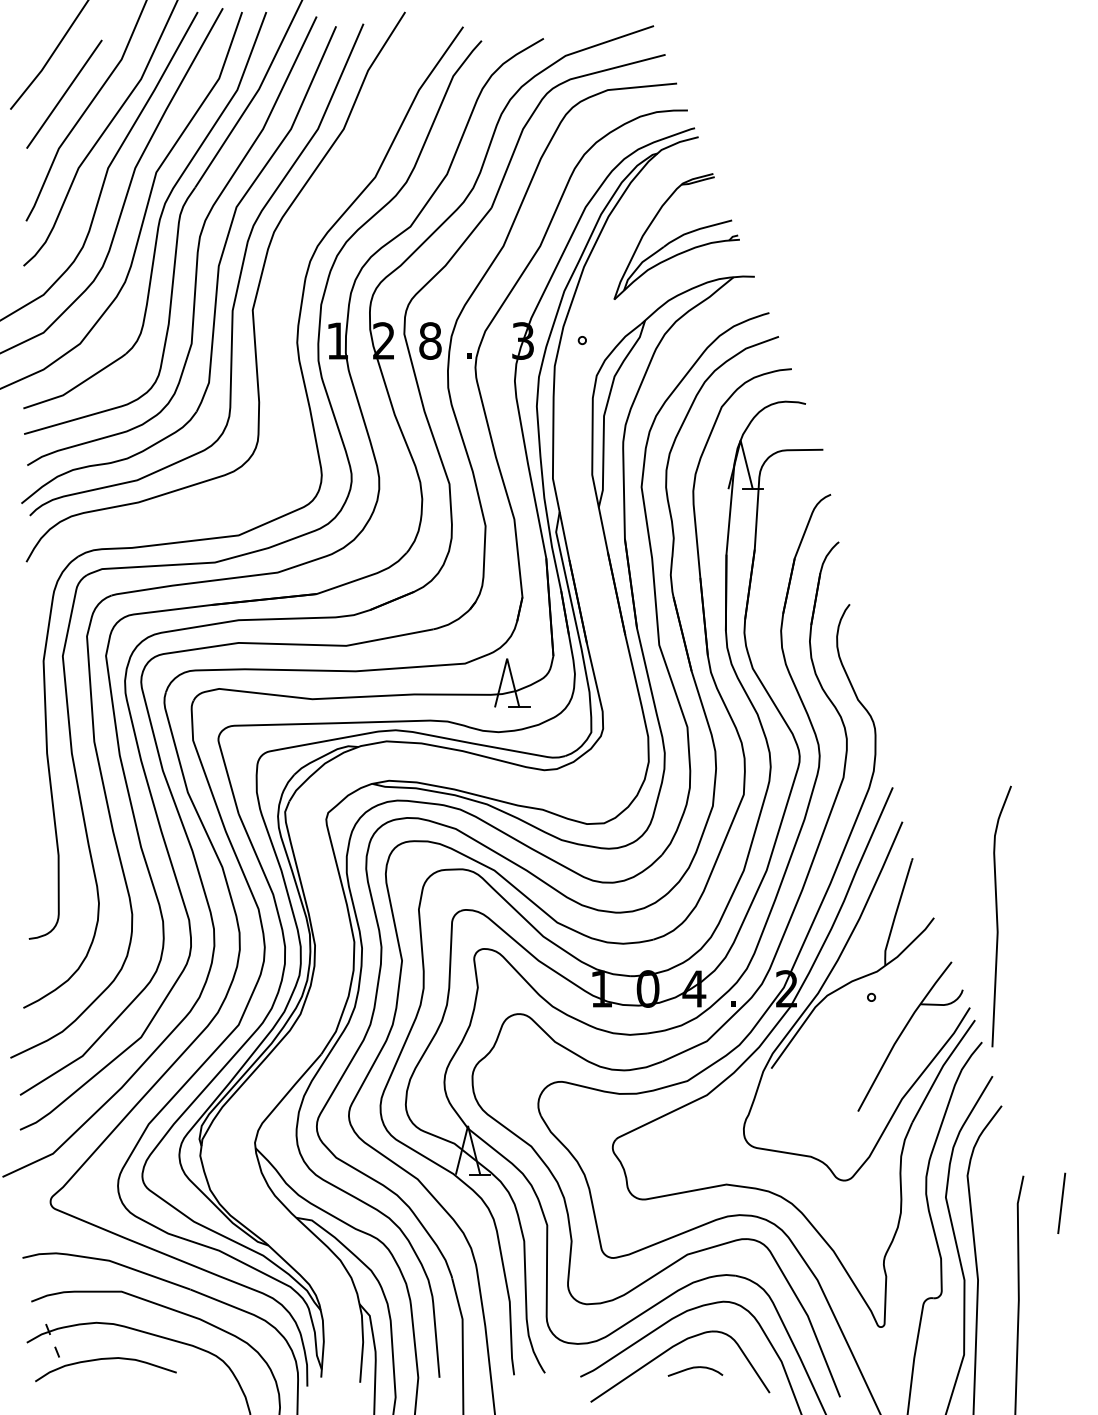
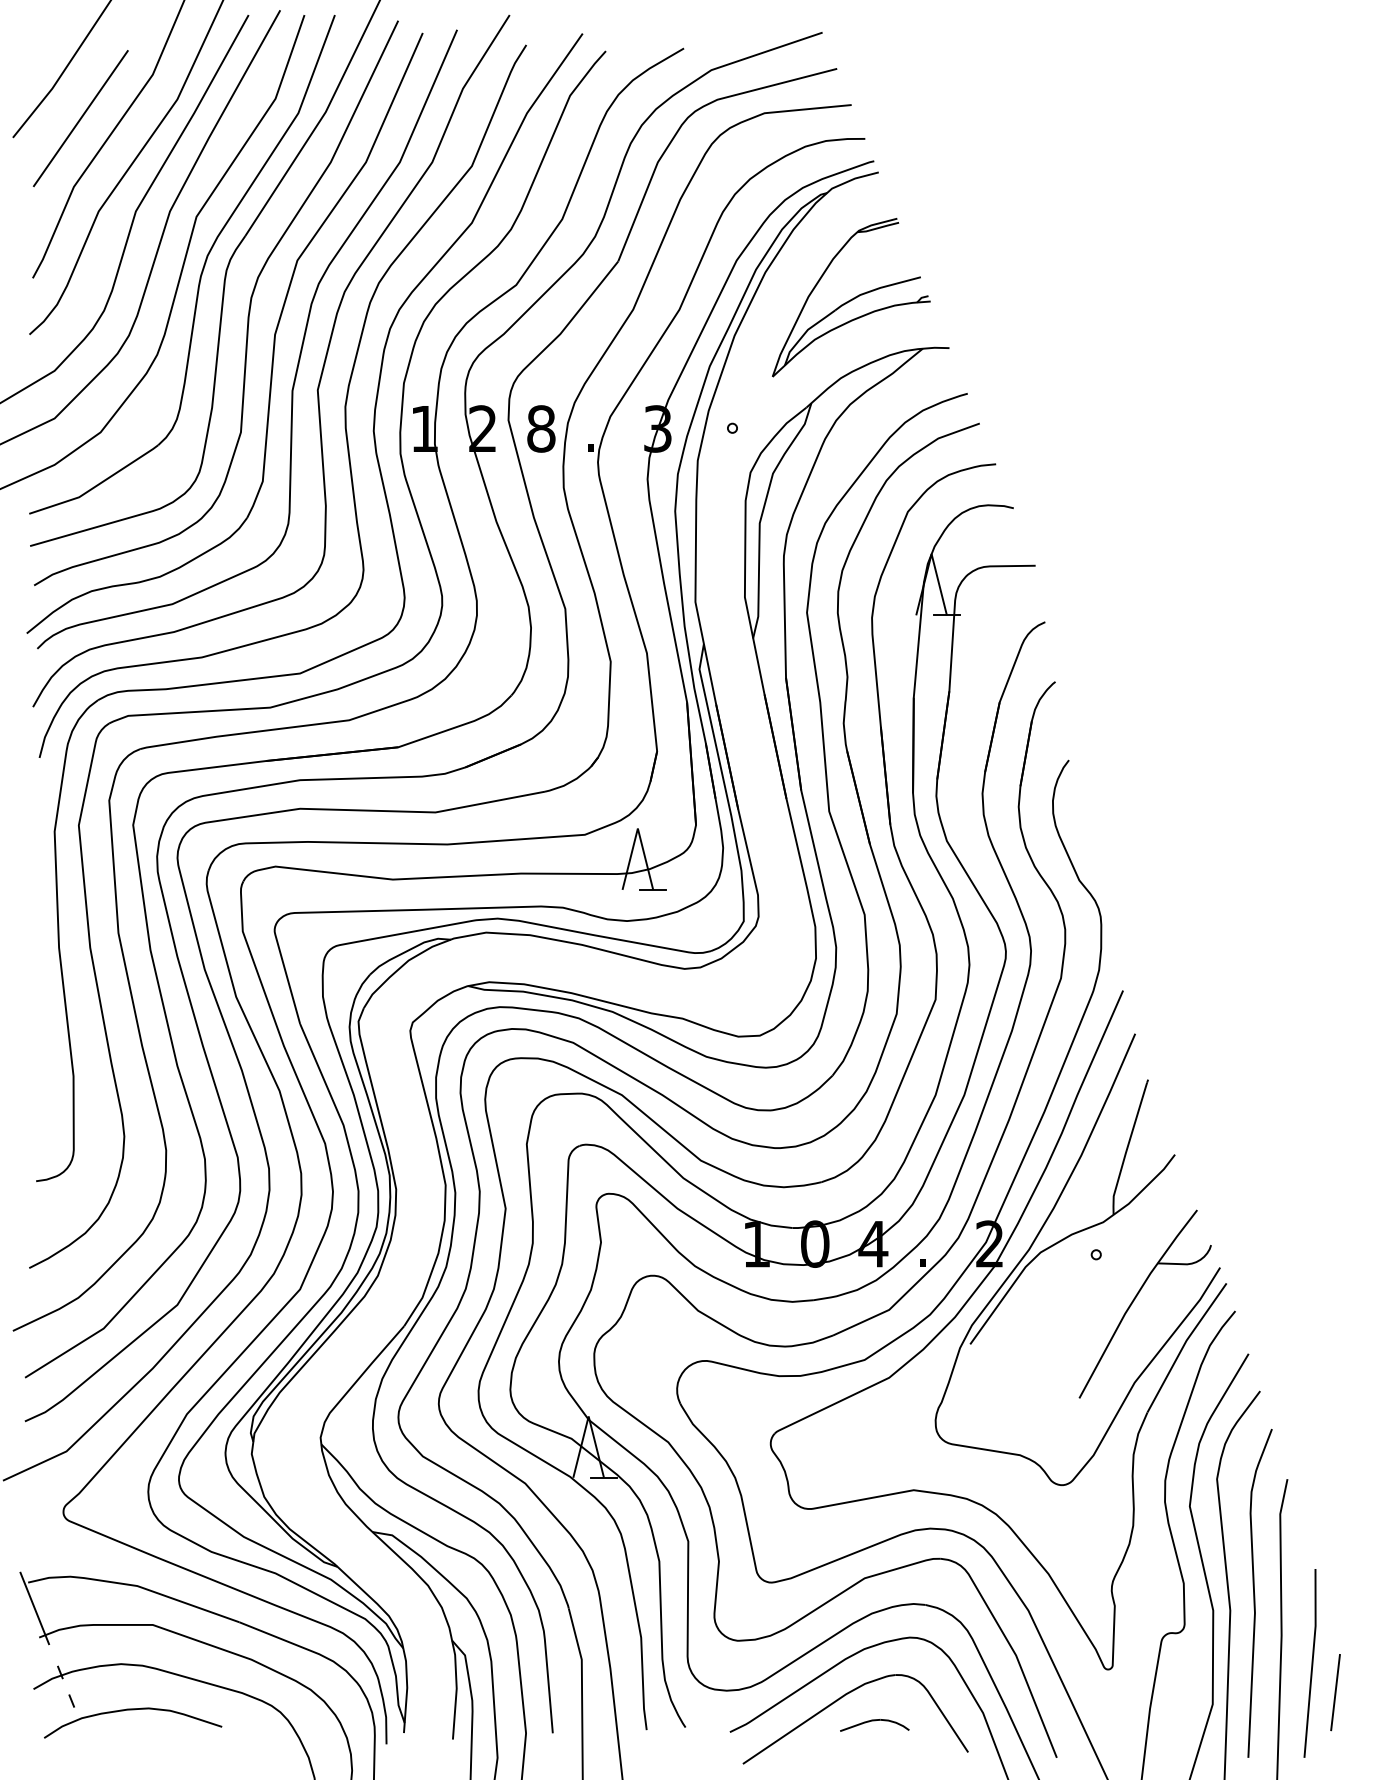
curve: (273, 323) -> (343, 406), added
curve: (997, 916) -> (1254, 1593), moved
line: (1061, 1202) -> (1335, 1691), moved
line: (27, 1278) -> (34, 1608), added
line: (1042, 1322) -> (1311, 1663), added

